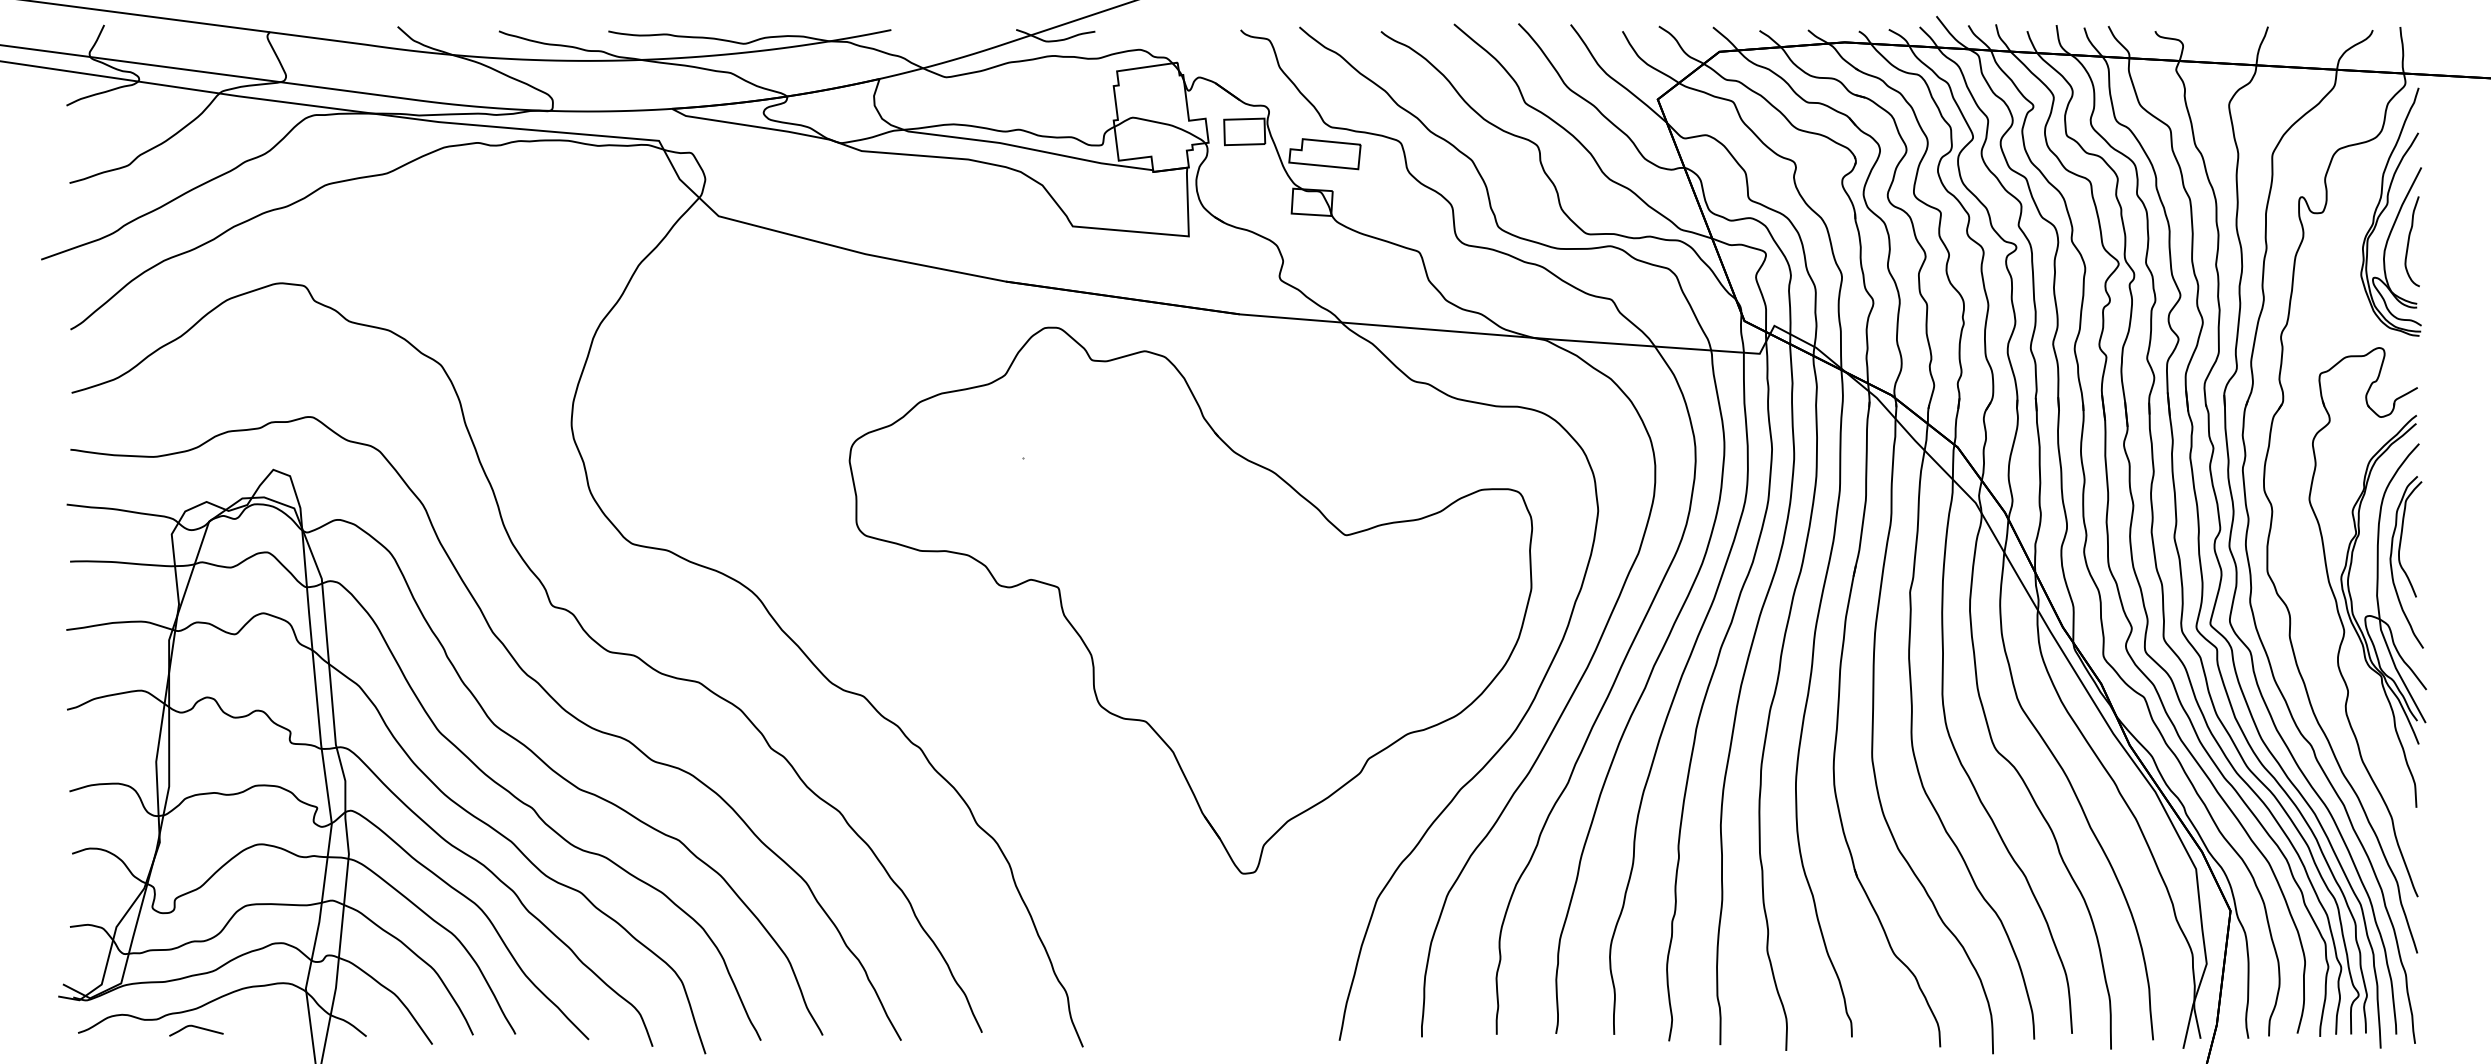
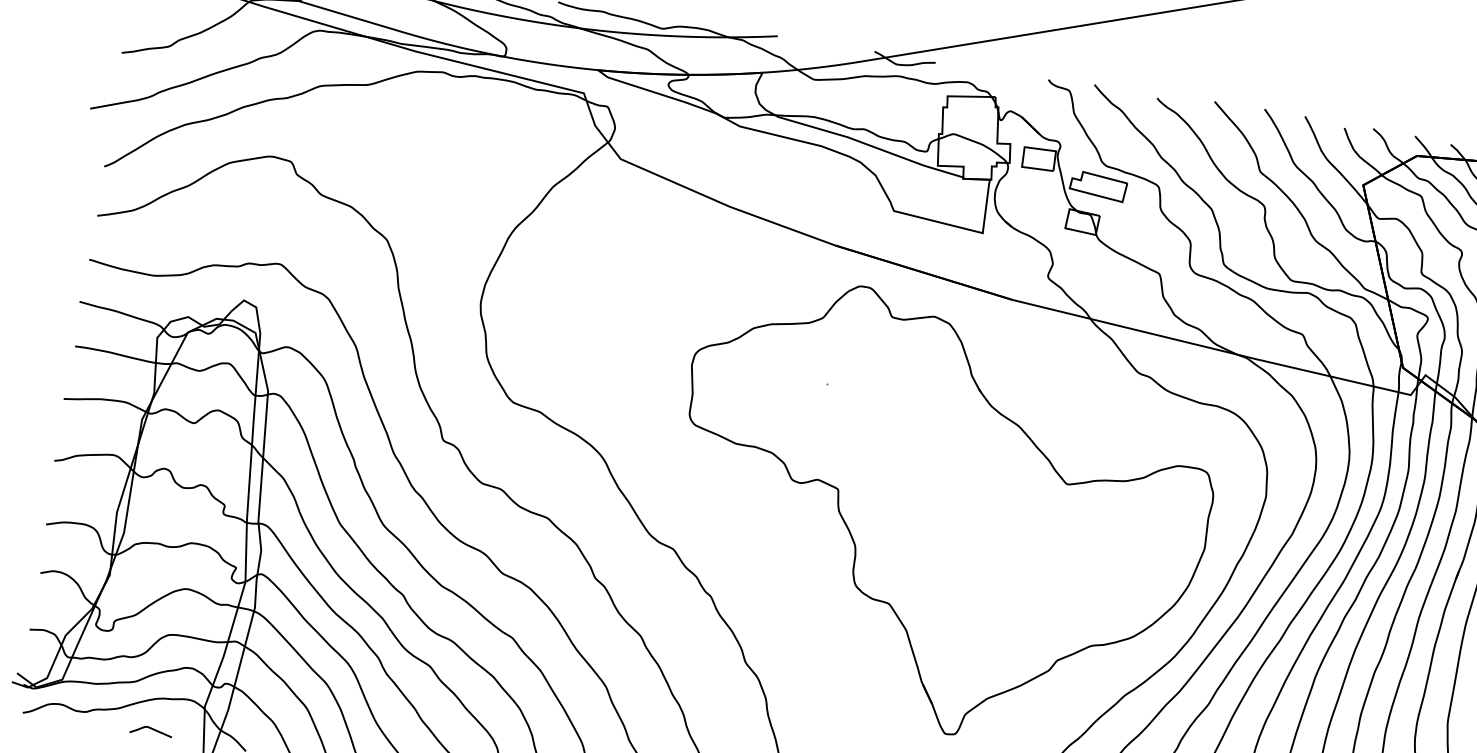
curve: (197, 1028) -> (152, 729), moved

